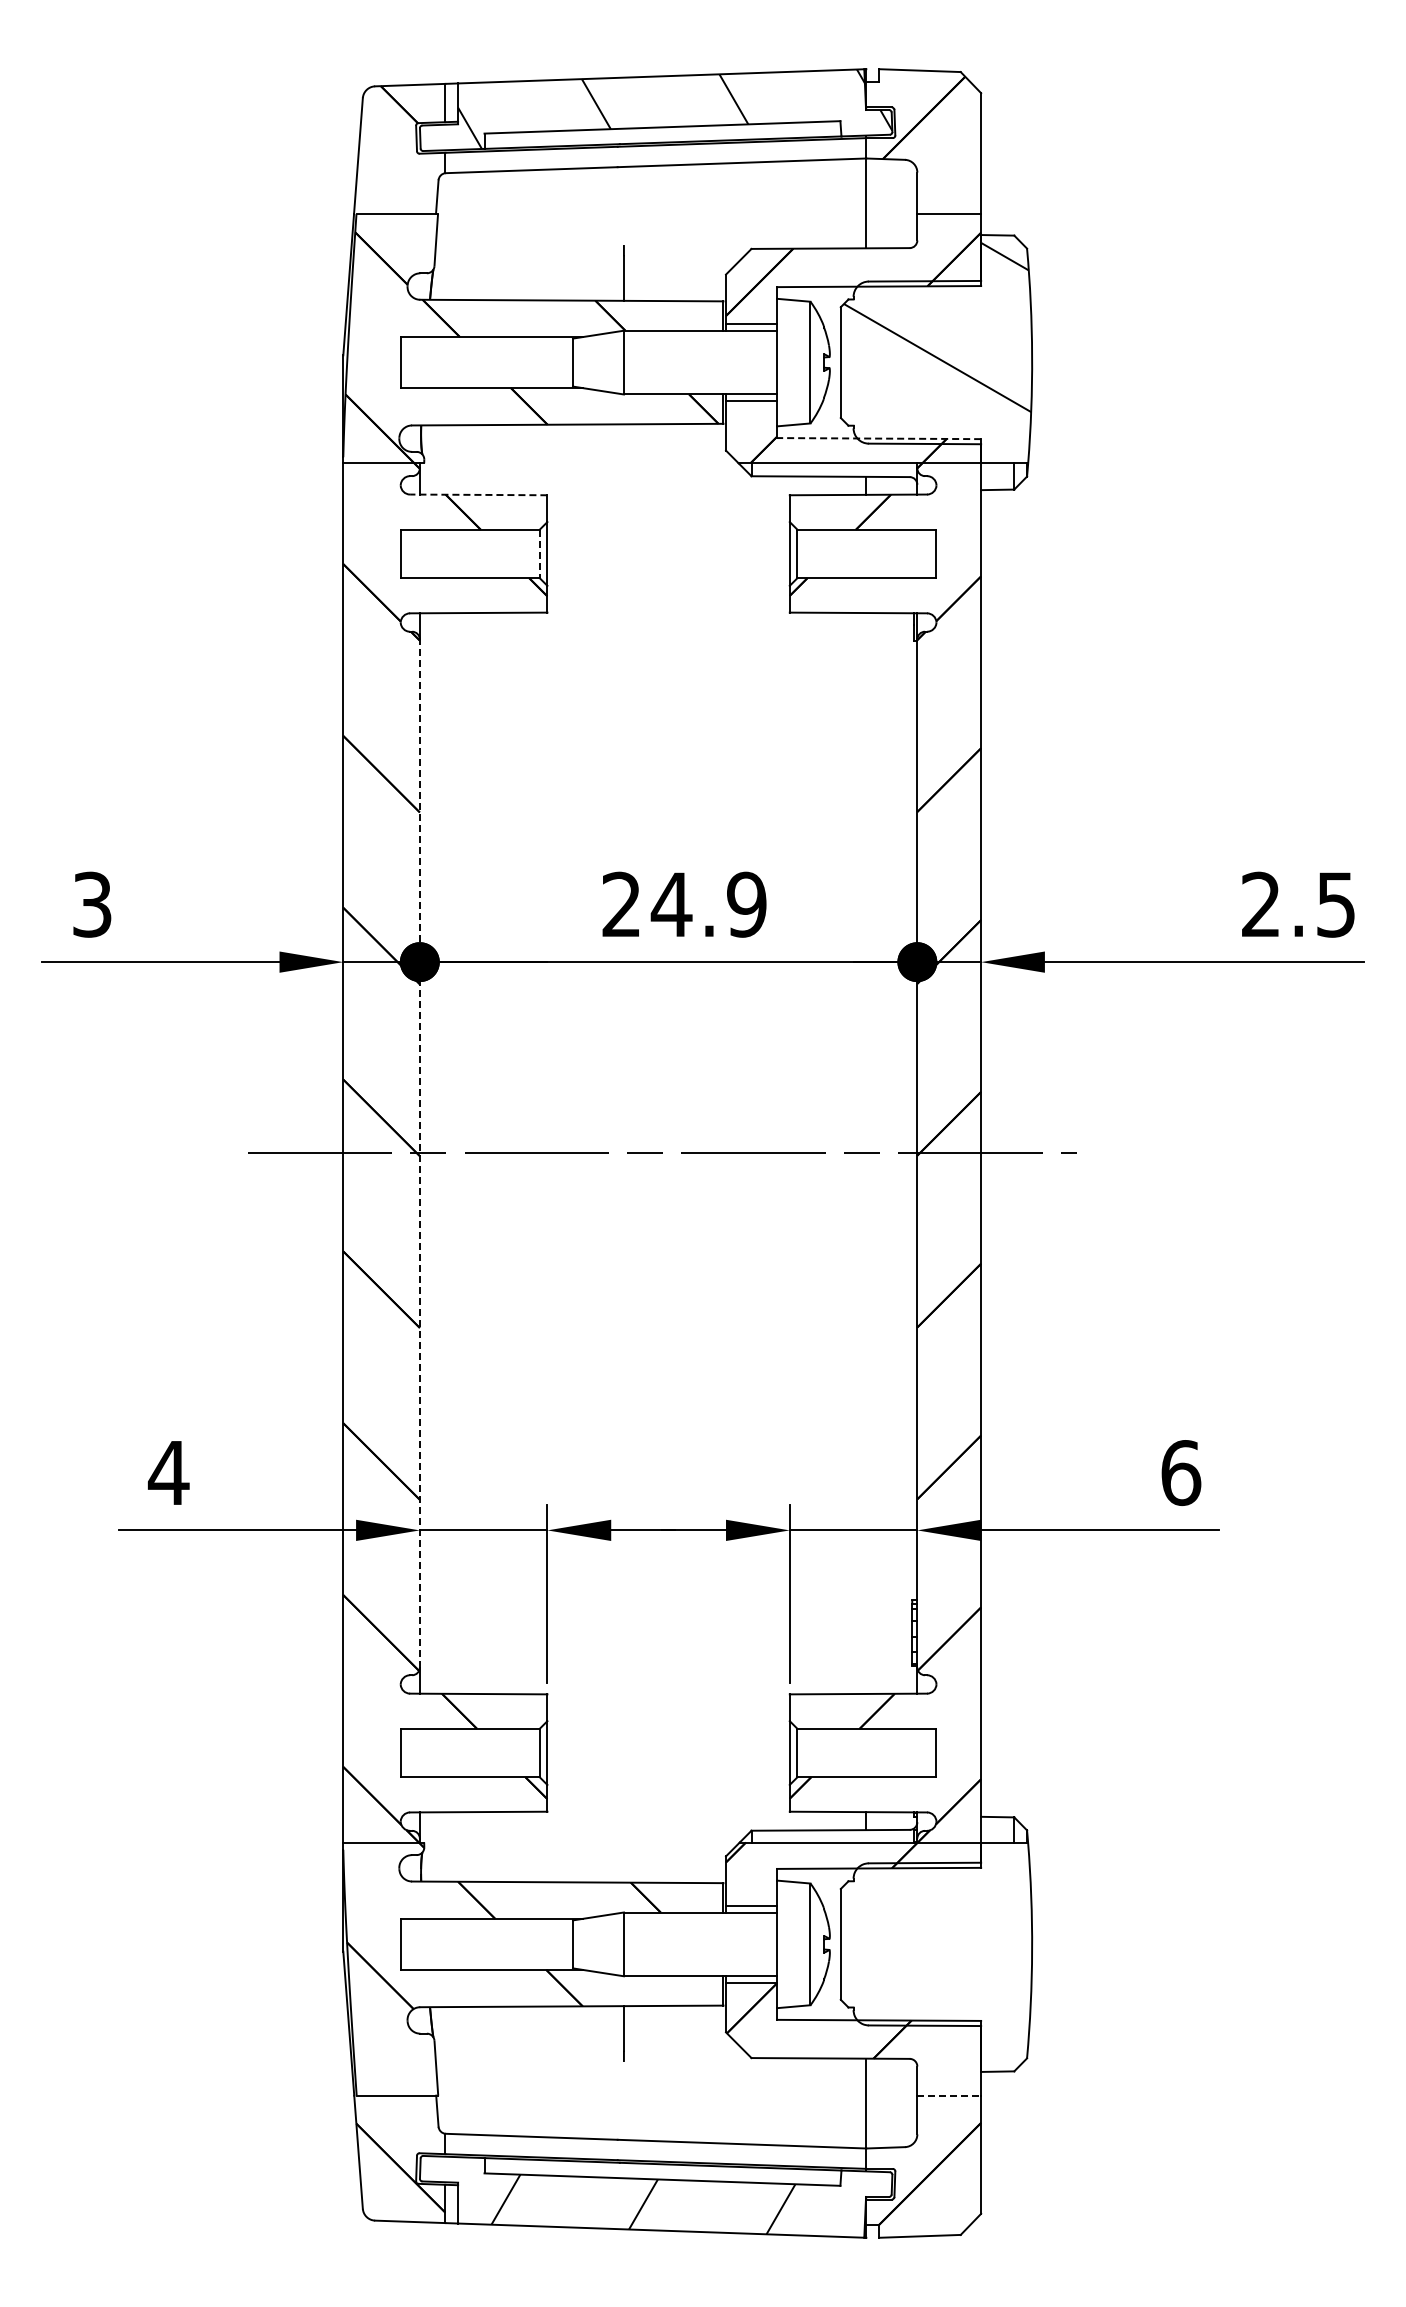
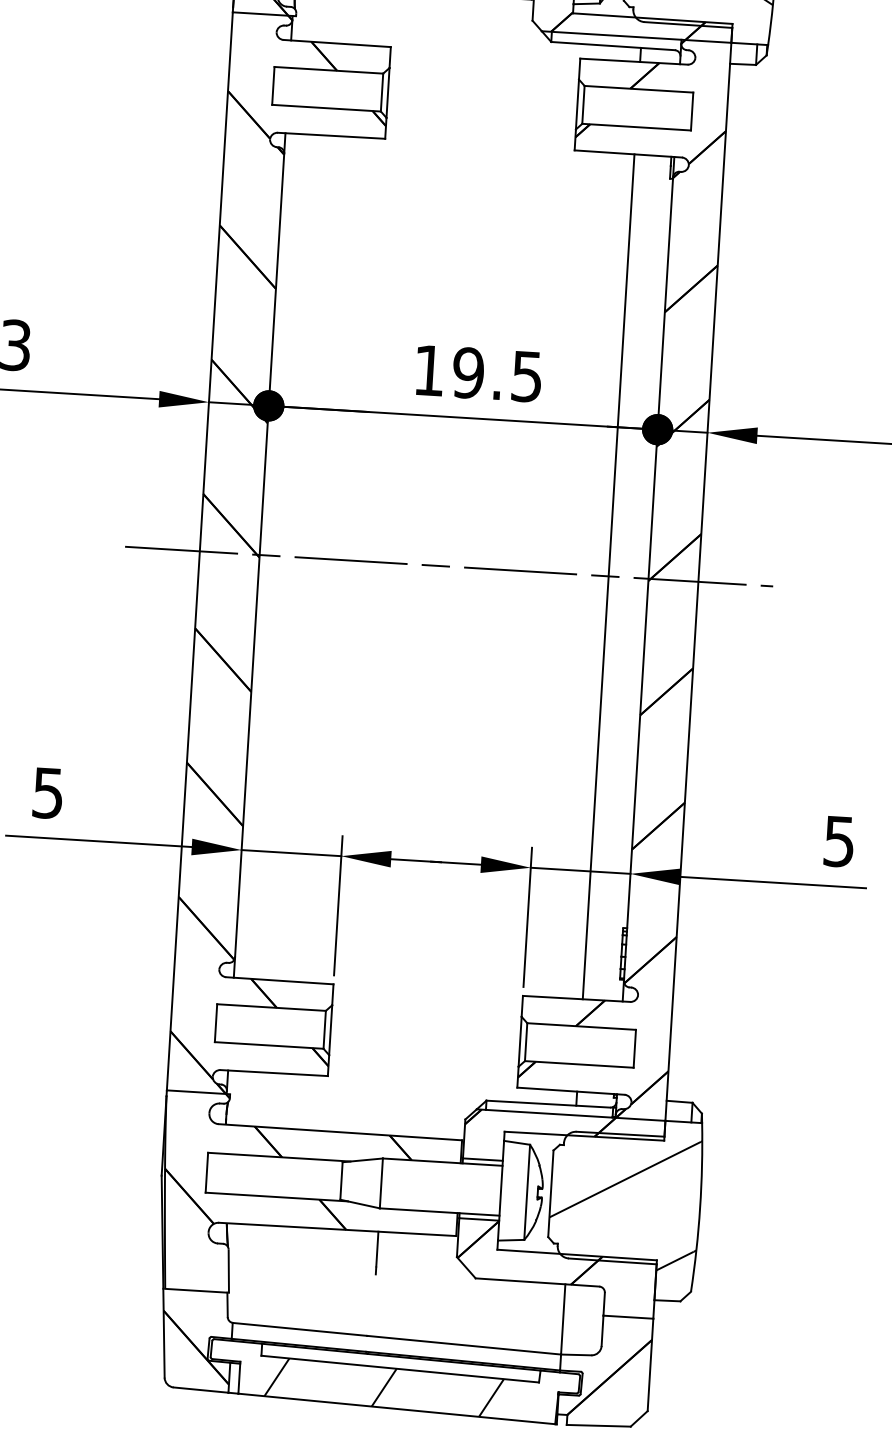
line: (878, 438) -> (652, 18), dashed -> solid
line: (478, 494) -> (336, 43), dashed -> solid
line: (539, 554) -> (381, 92), dashed -> solid
text: (684, 904) -> (478, 373), 24.9 -> 19.5
line: (419, 1153) -> (259, 555), dashed -> solid
line: (866, 1153) -> (608, 576), added
text: (168, 1473) -> (47, 793), 4 -> 5
text: (1181, 1473) -> (839, 842), 6 -> 5
hatch: (935, 1949) -> (624, 1202), added
line: (949, 2095) -> (628, 1317), dashed -> solid

